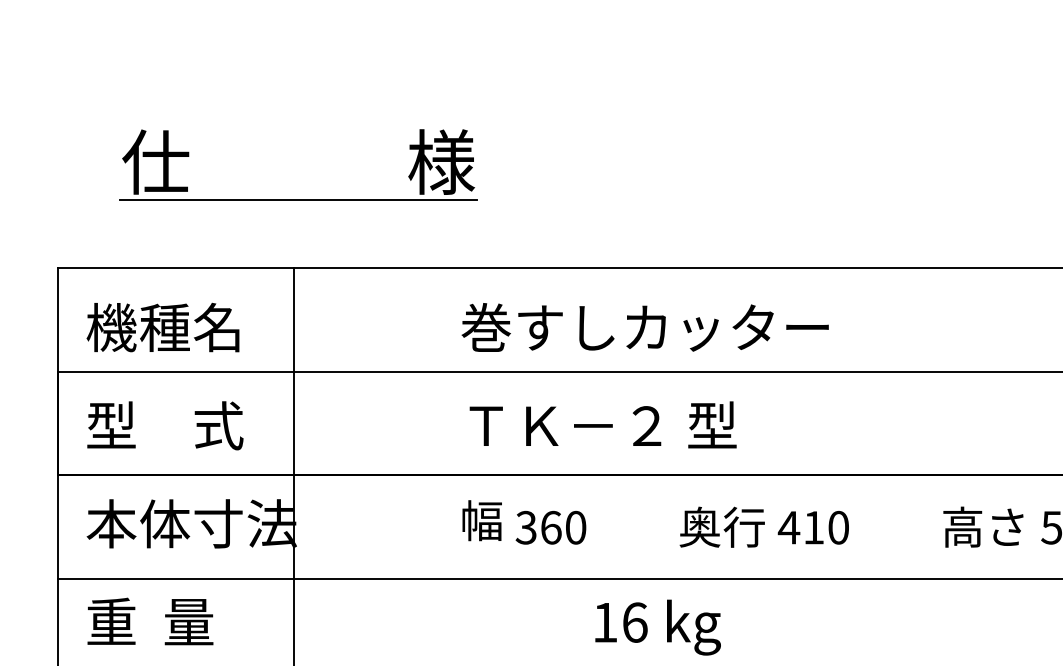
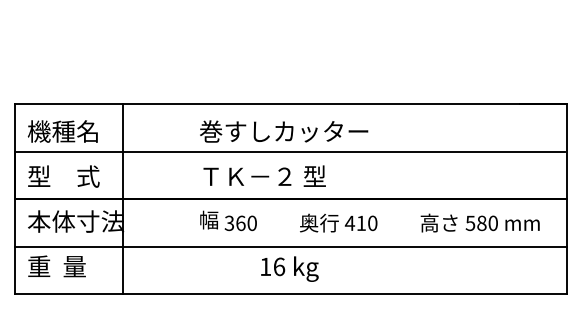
part: (297, 198) -> (124, 72), removed

